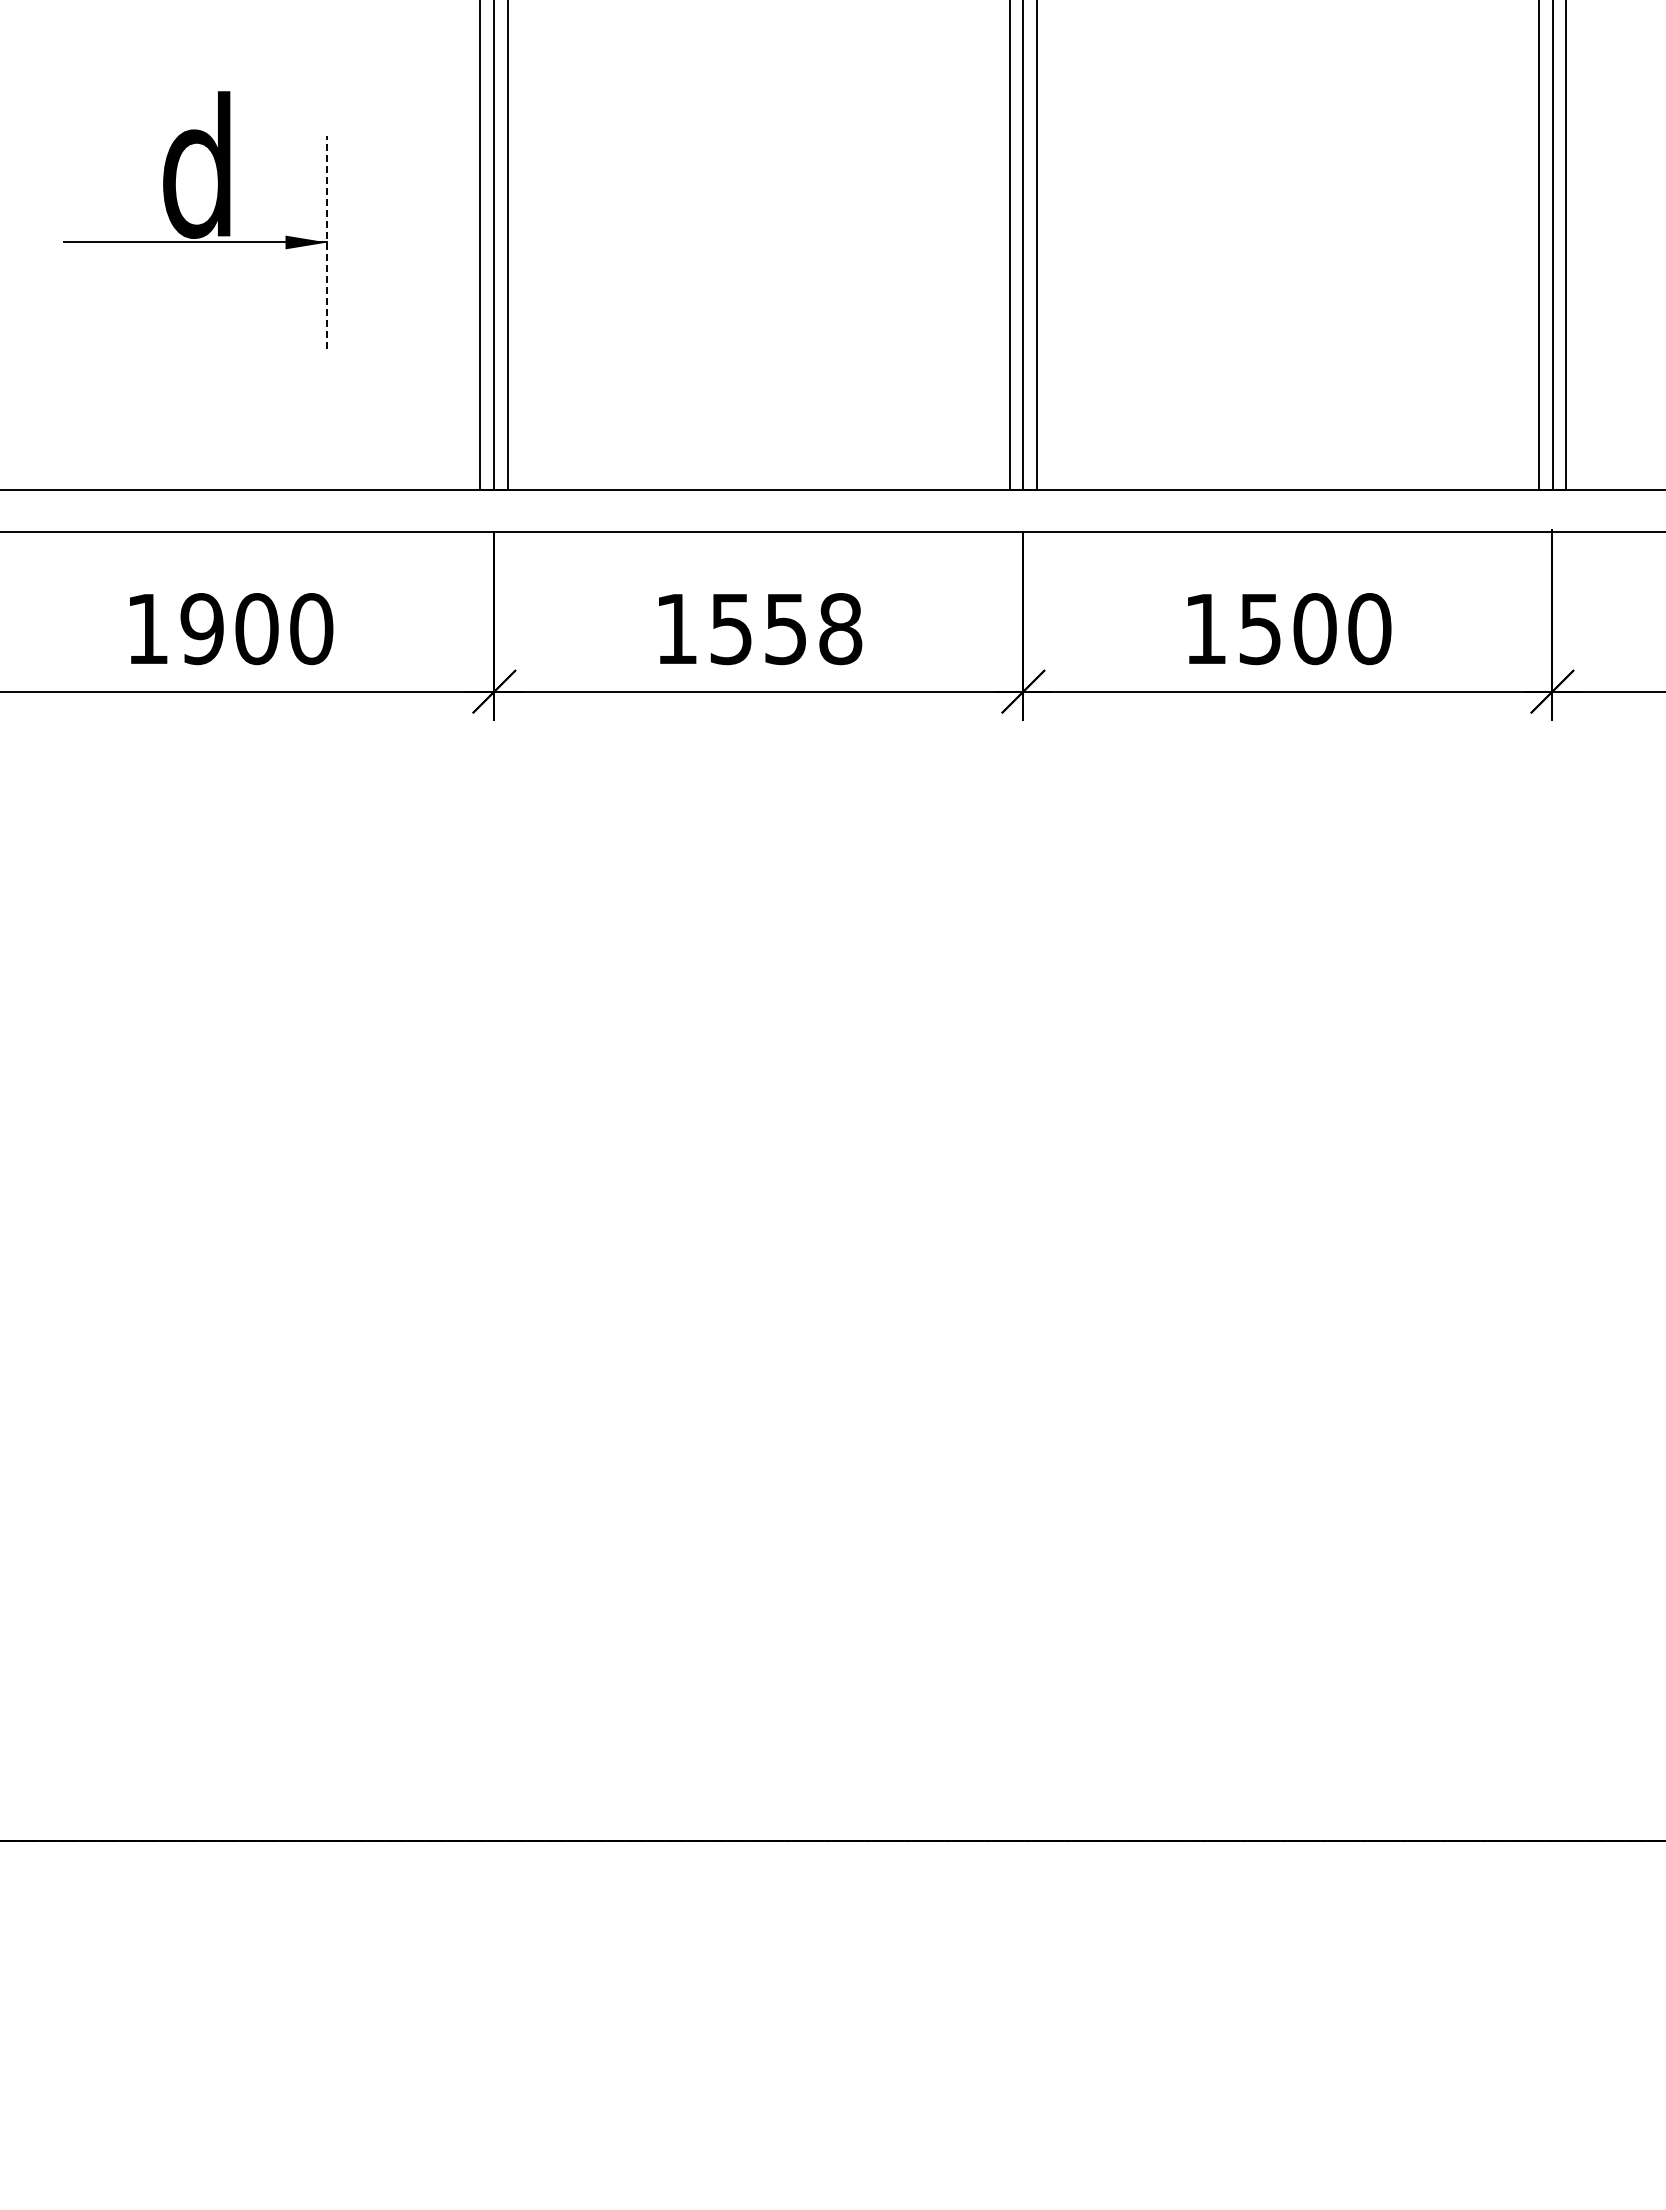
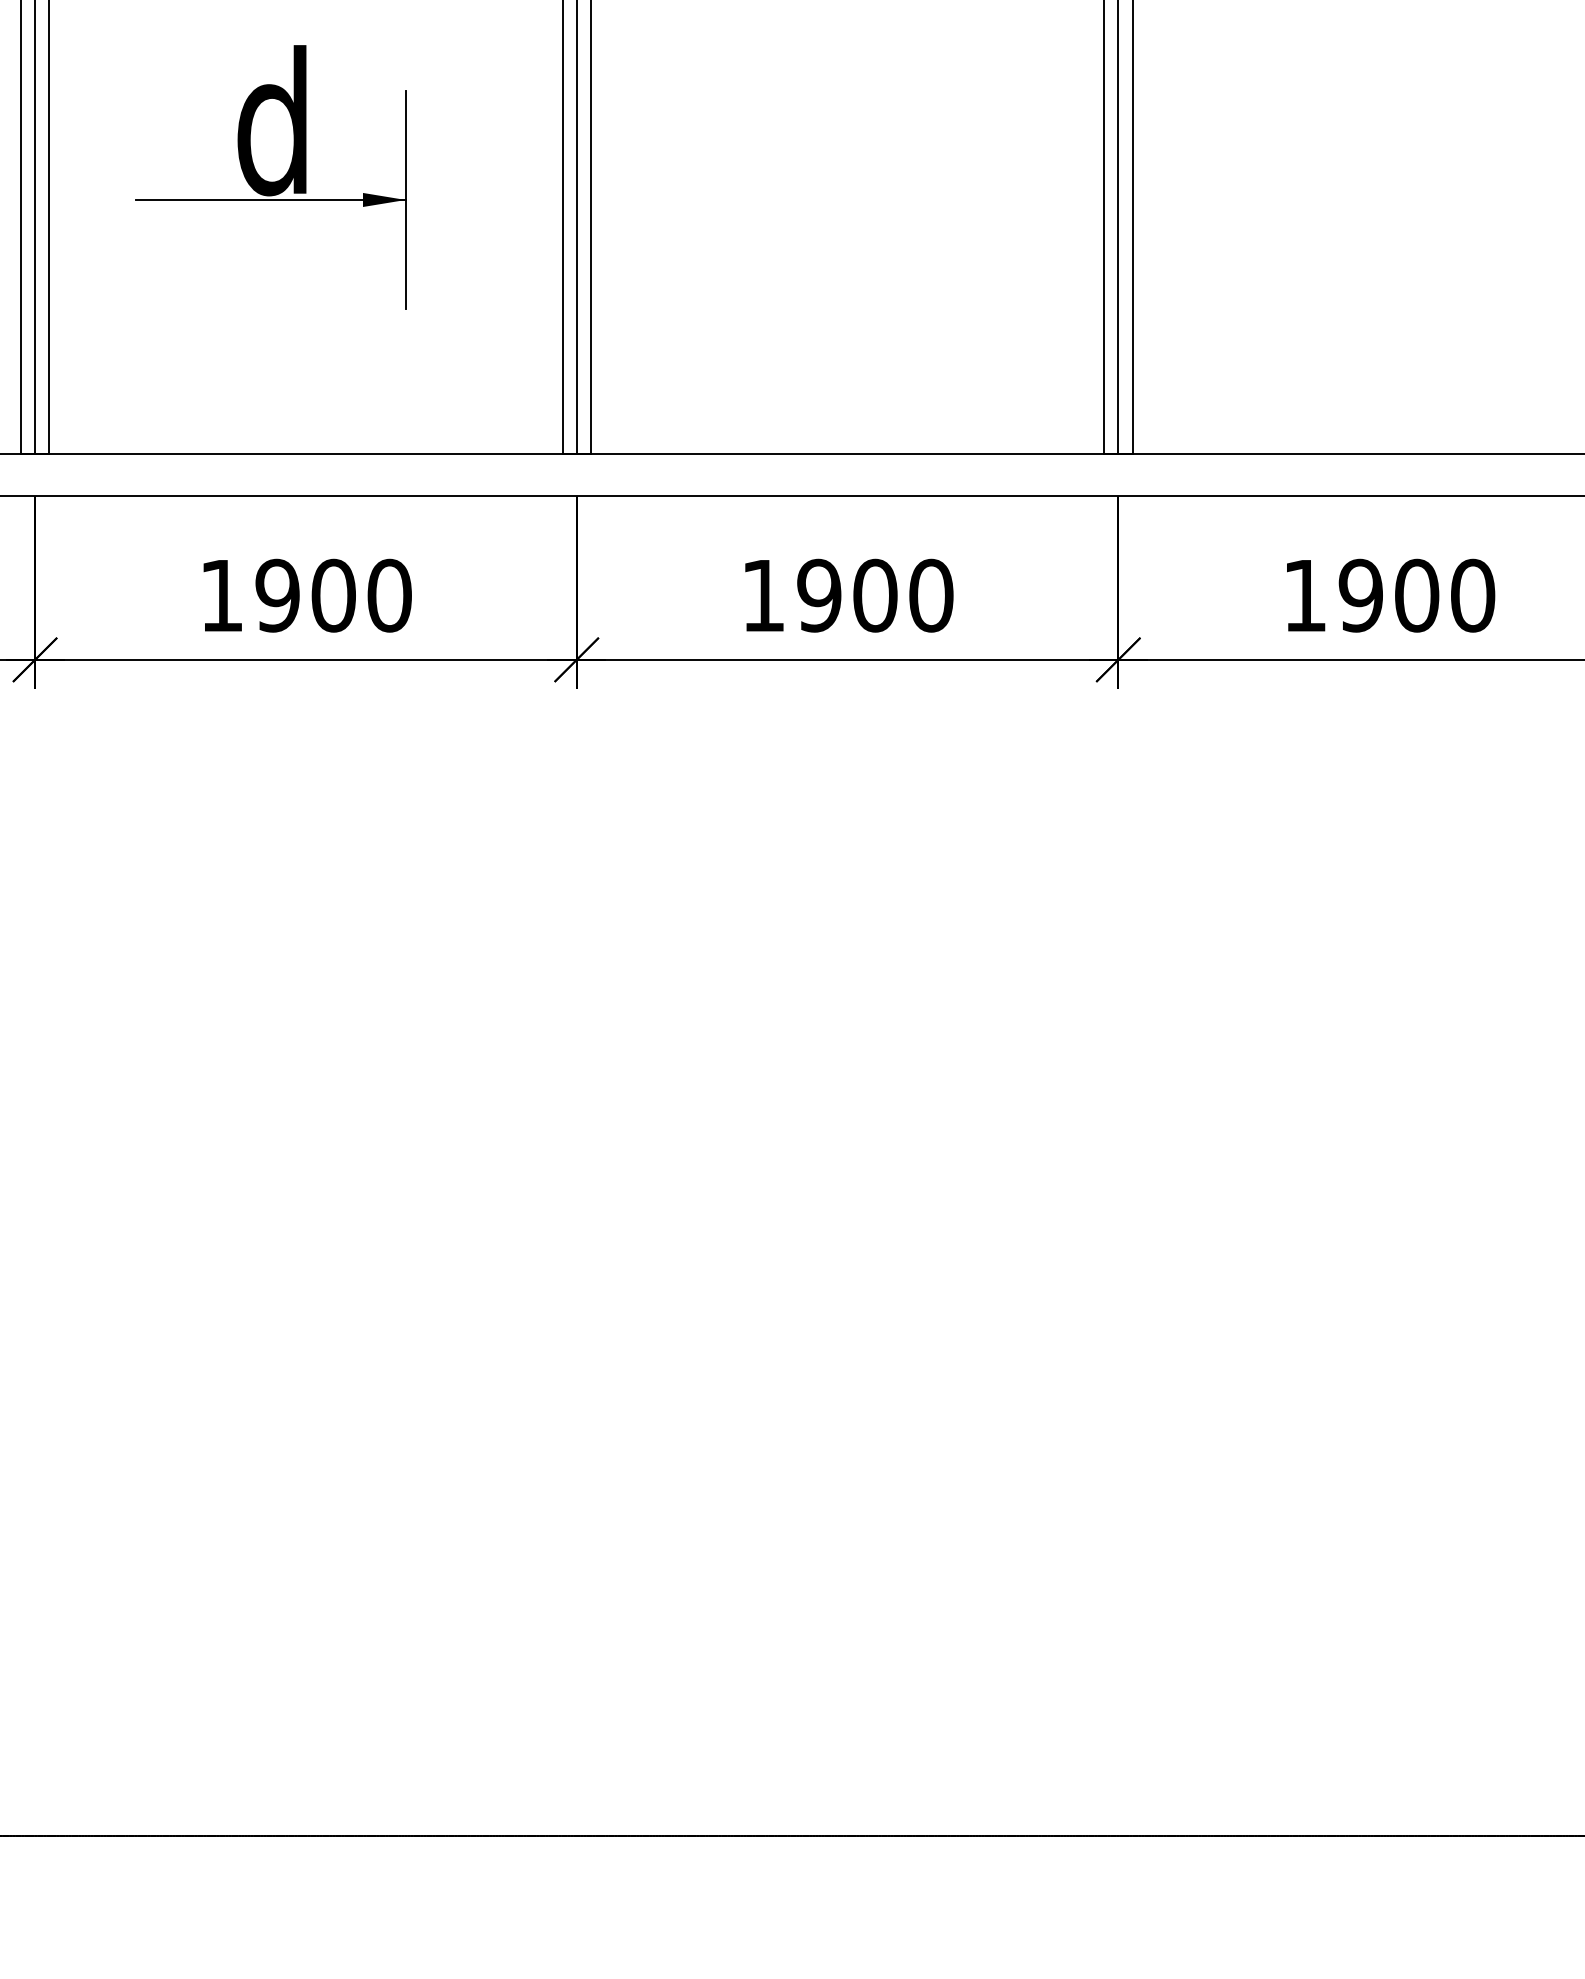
line: (327, 242) -> (405, 199), dashed -> solid
text: (1259, 628) -> (1360, 595), 1500 -> 1900
text: (785, 629) -> (874, 596), 1558 -> 1900

